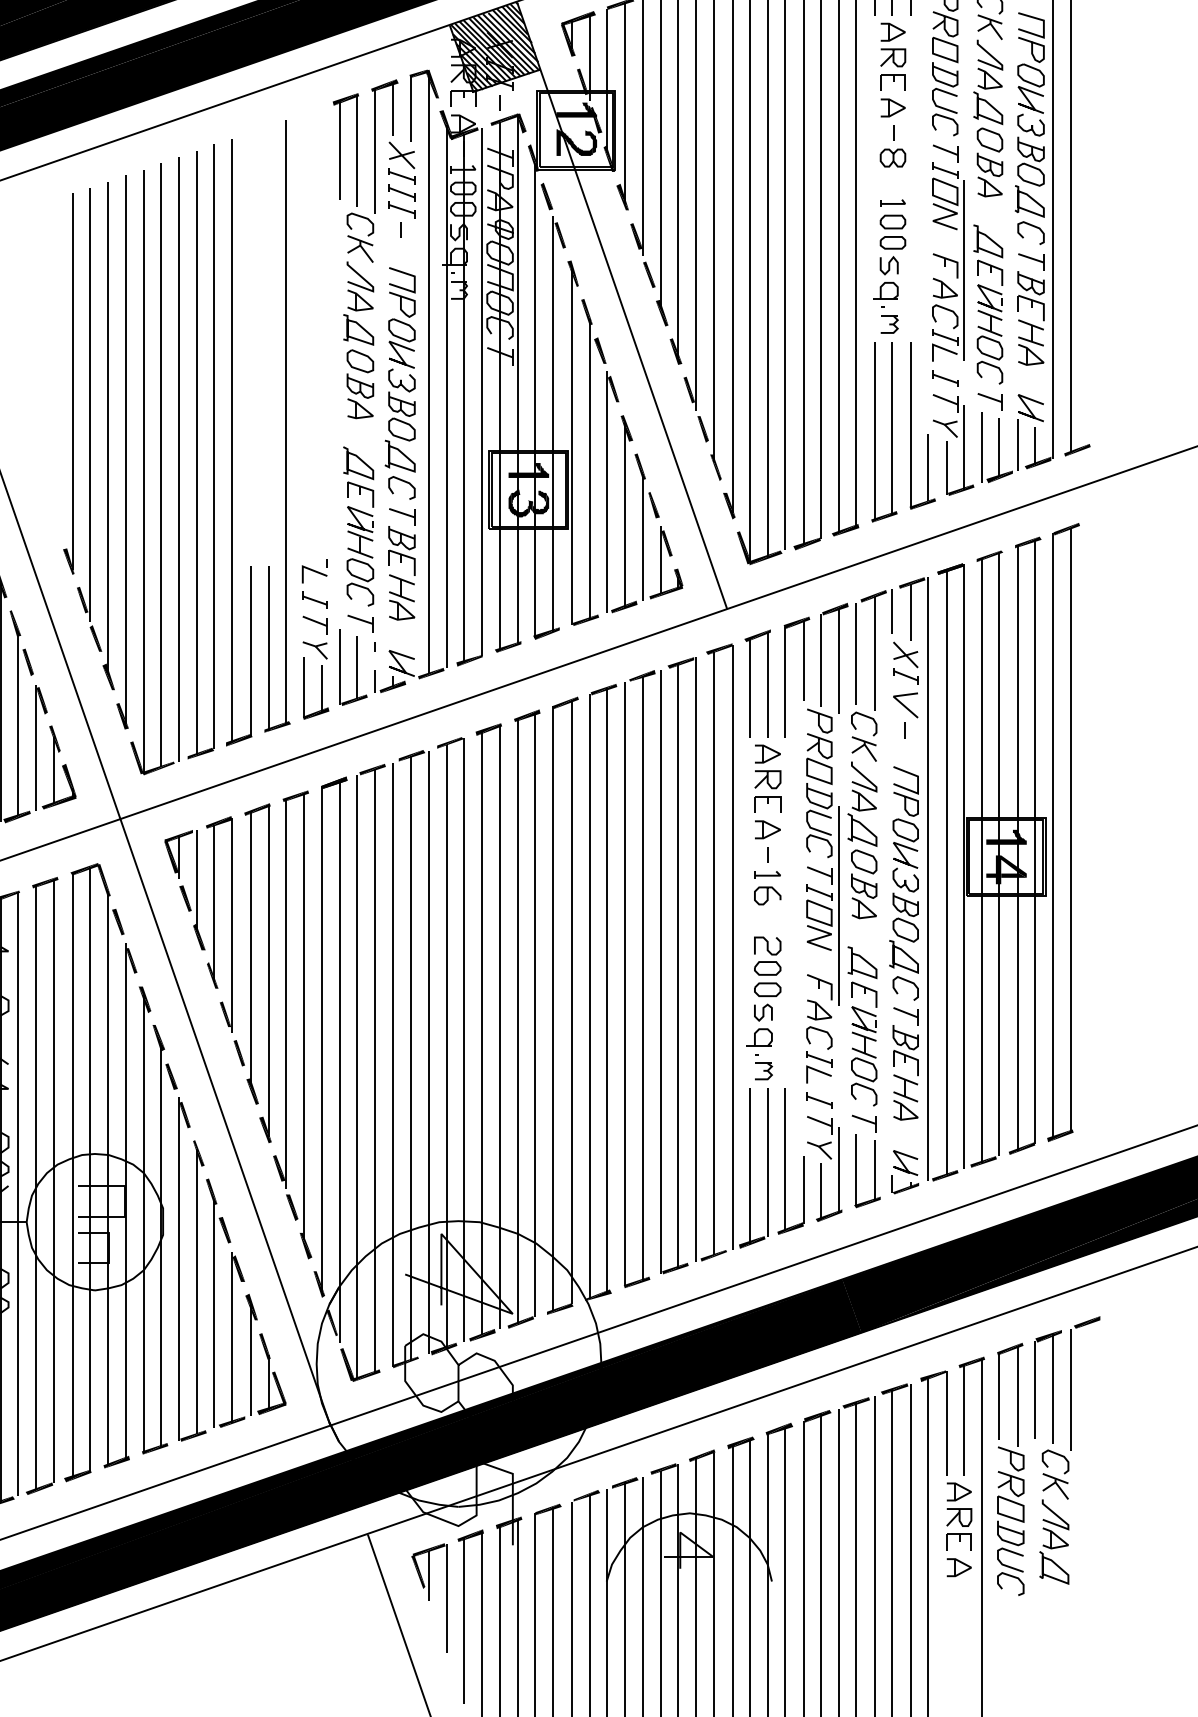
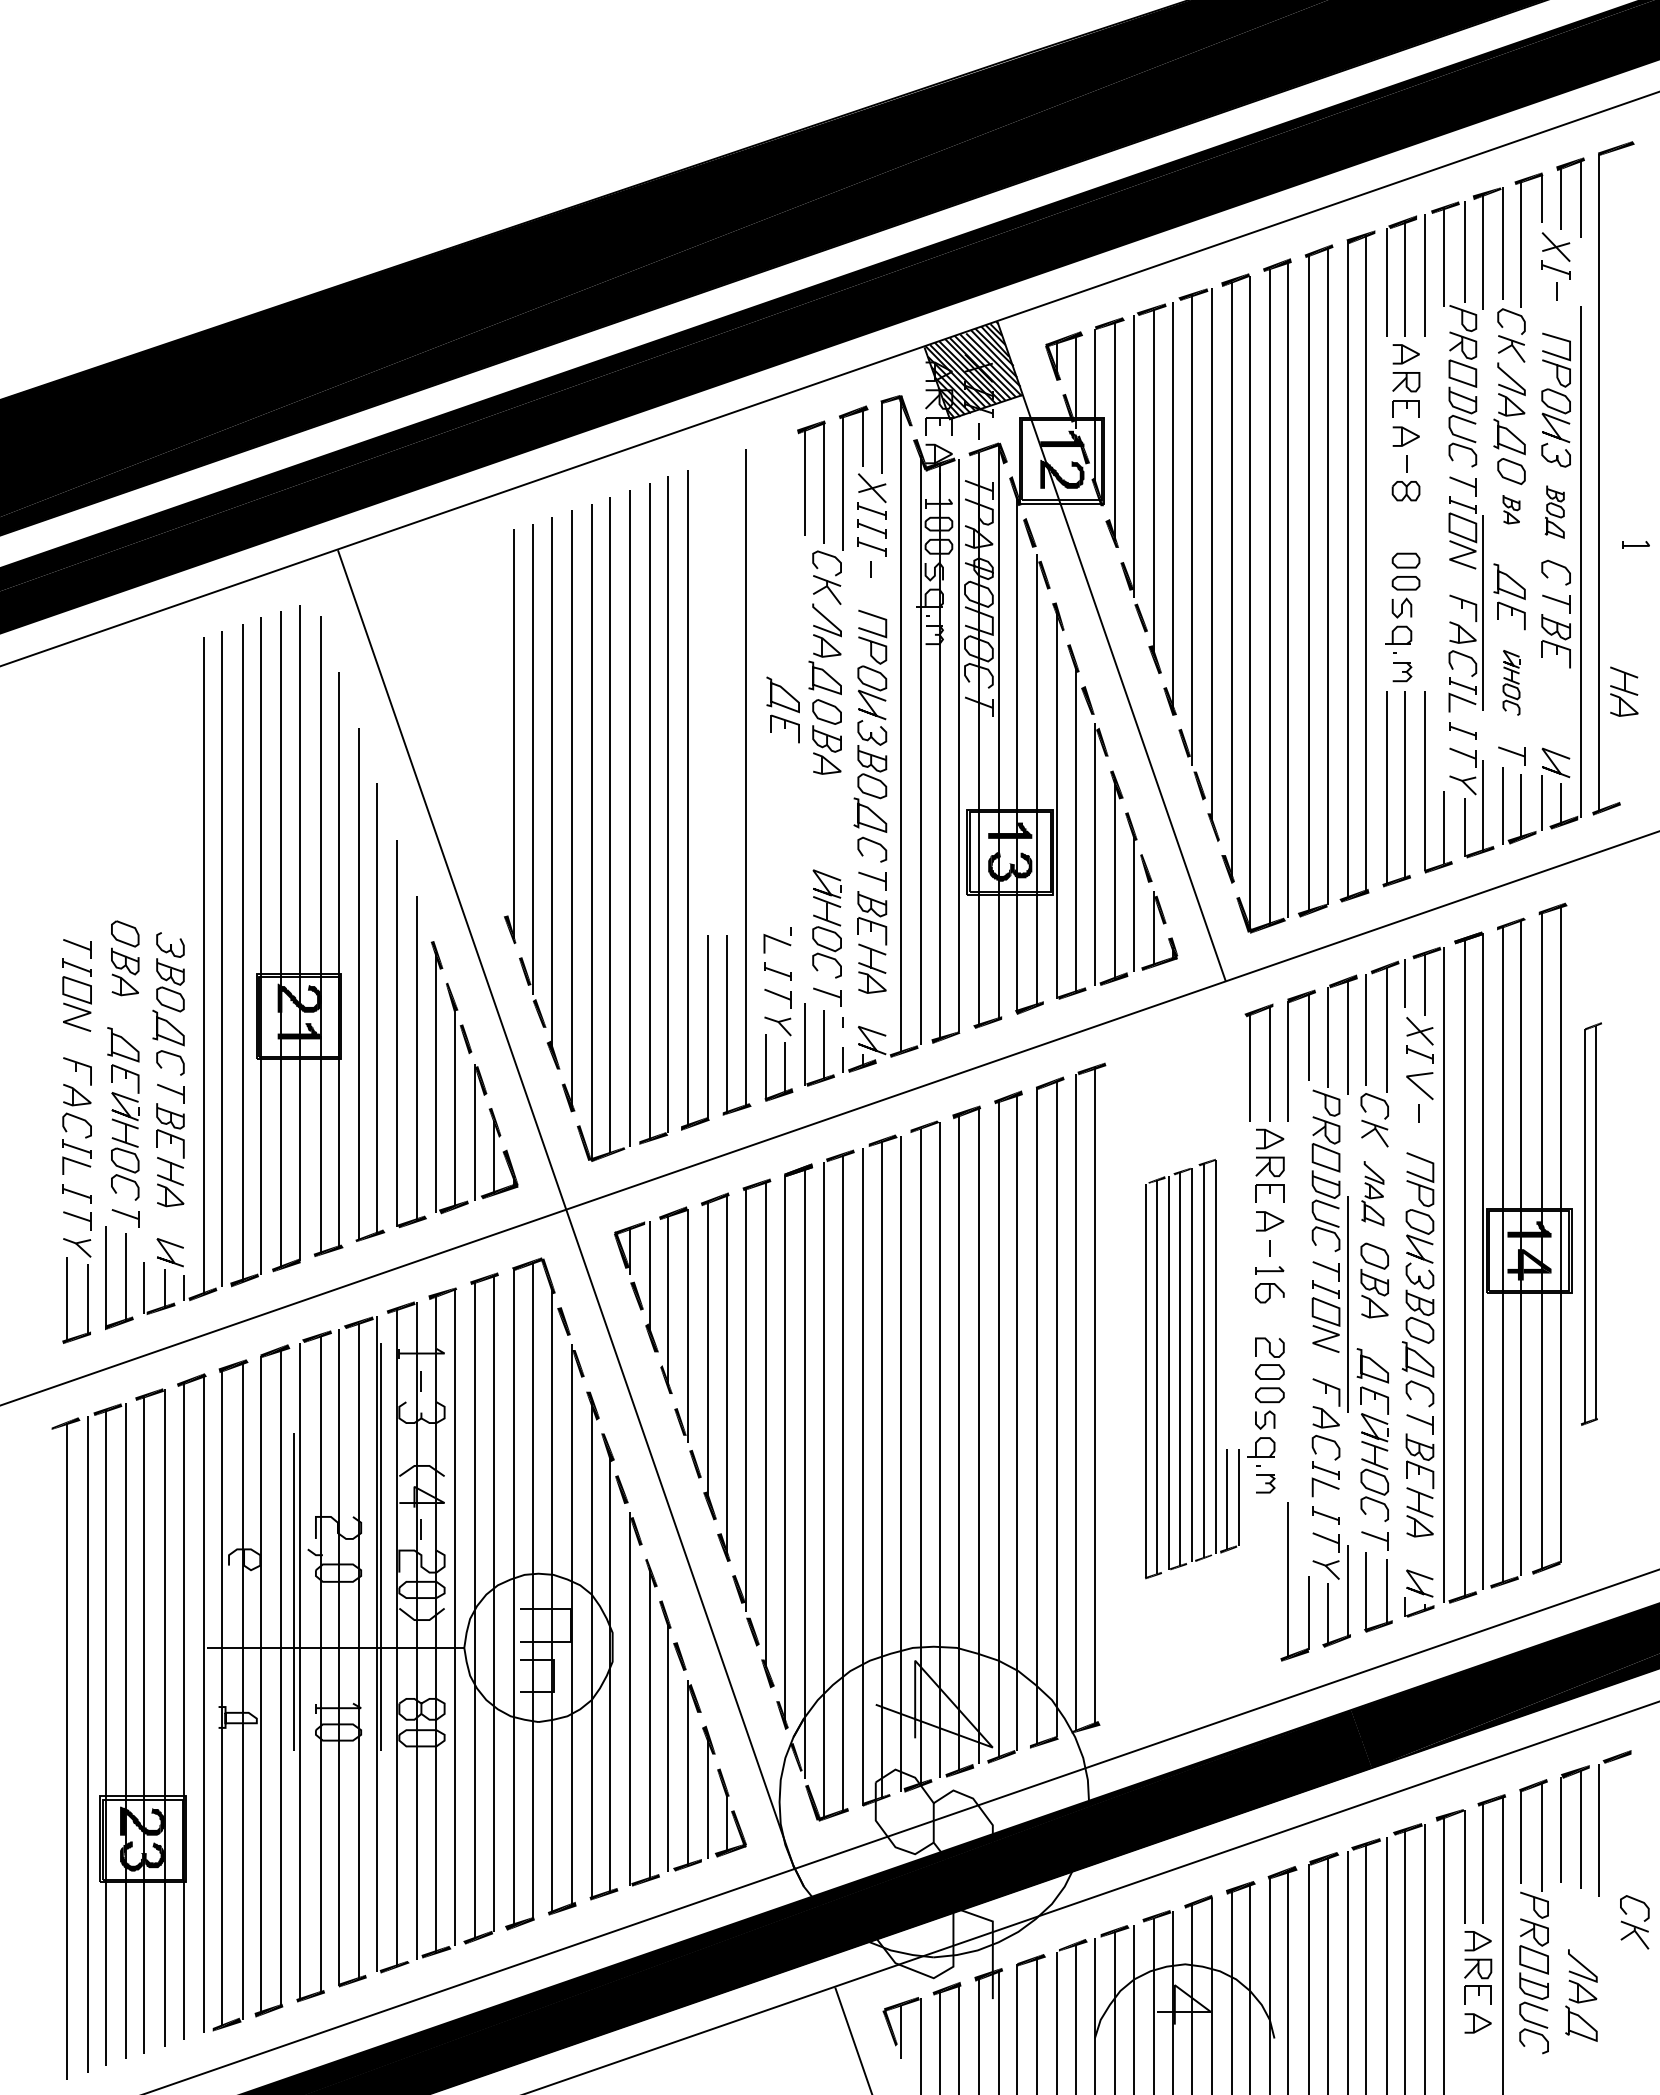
part: (989, 174) -> (1511, 509), size x0.6
part: (1029, 176) -> (1554, 511), size x0.6
part: (892, 202) -> (1635, 544), moved
part: (989, 334) -> (1511, 682), size x0.6
part: (1031, 342) -> (1624, 691), moved
part: (358, 476) -> (782, 709), moved
part: (862, 804) -> (1372, 1193), size x0.7
part: (1063, 831) -> (1591, 1223), size x0.6
part: (695, 965) -> (1191, 1368), size x0.6
part: (1055, 1474) -> (1634, 1922), moved

